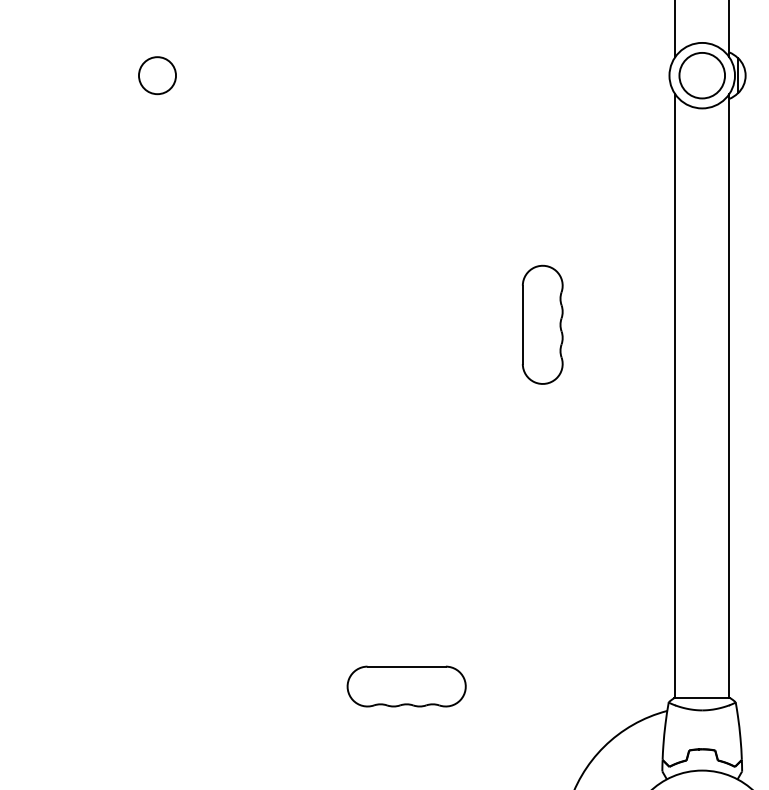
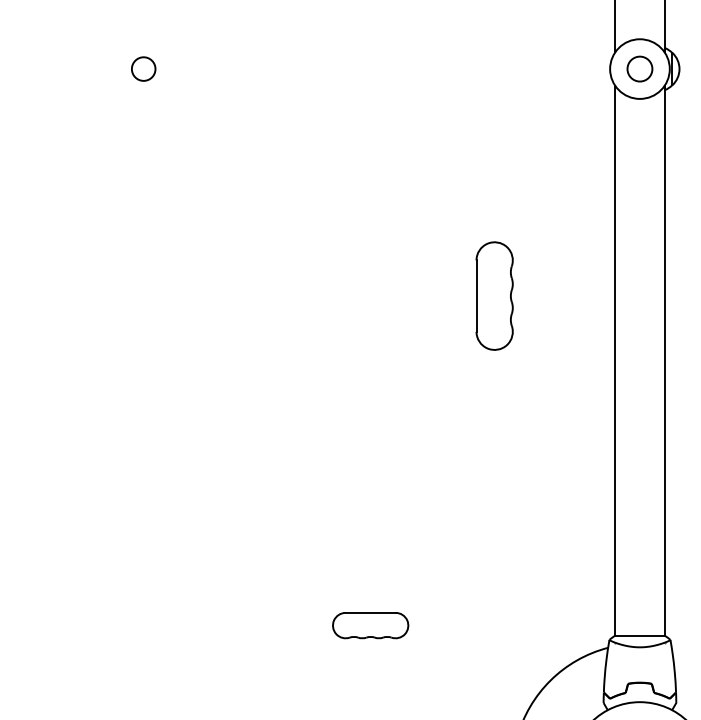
circle: (157, 75) -> (143, 68), size x0.7
circle: (702, 75) -> (640, 68), size x0.6
part: (406, 686) -> (370, 625), size x0.7

